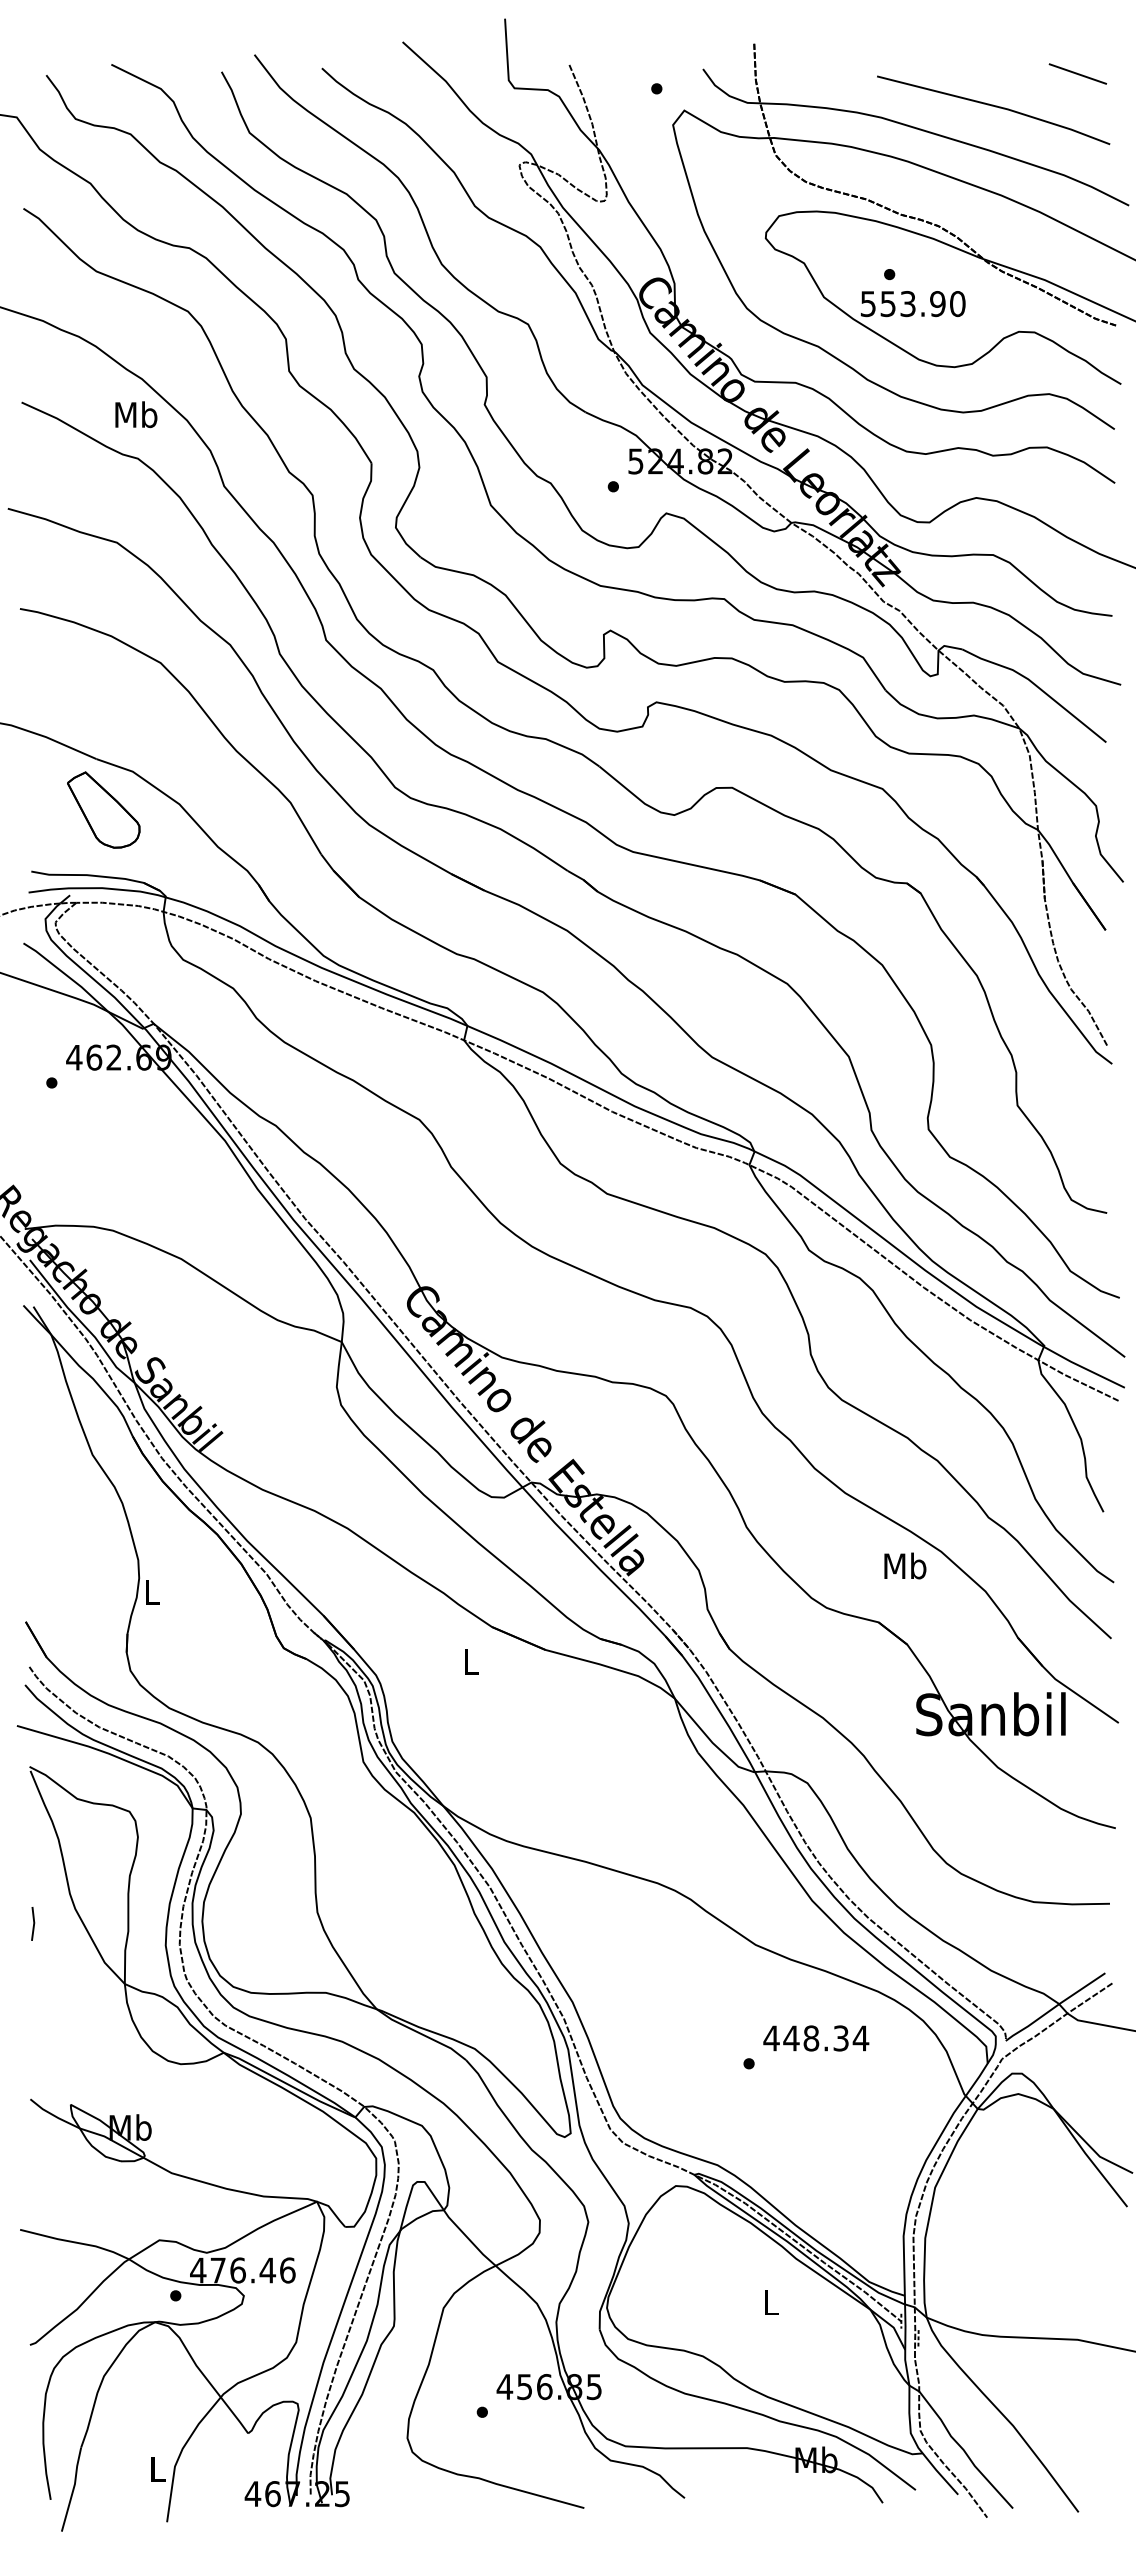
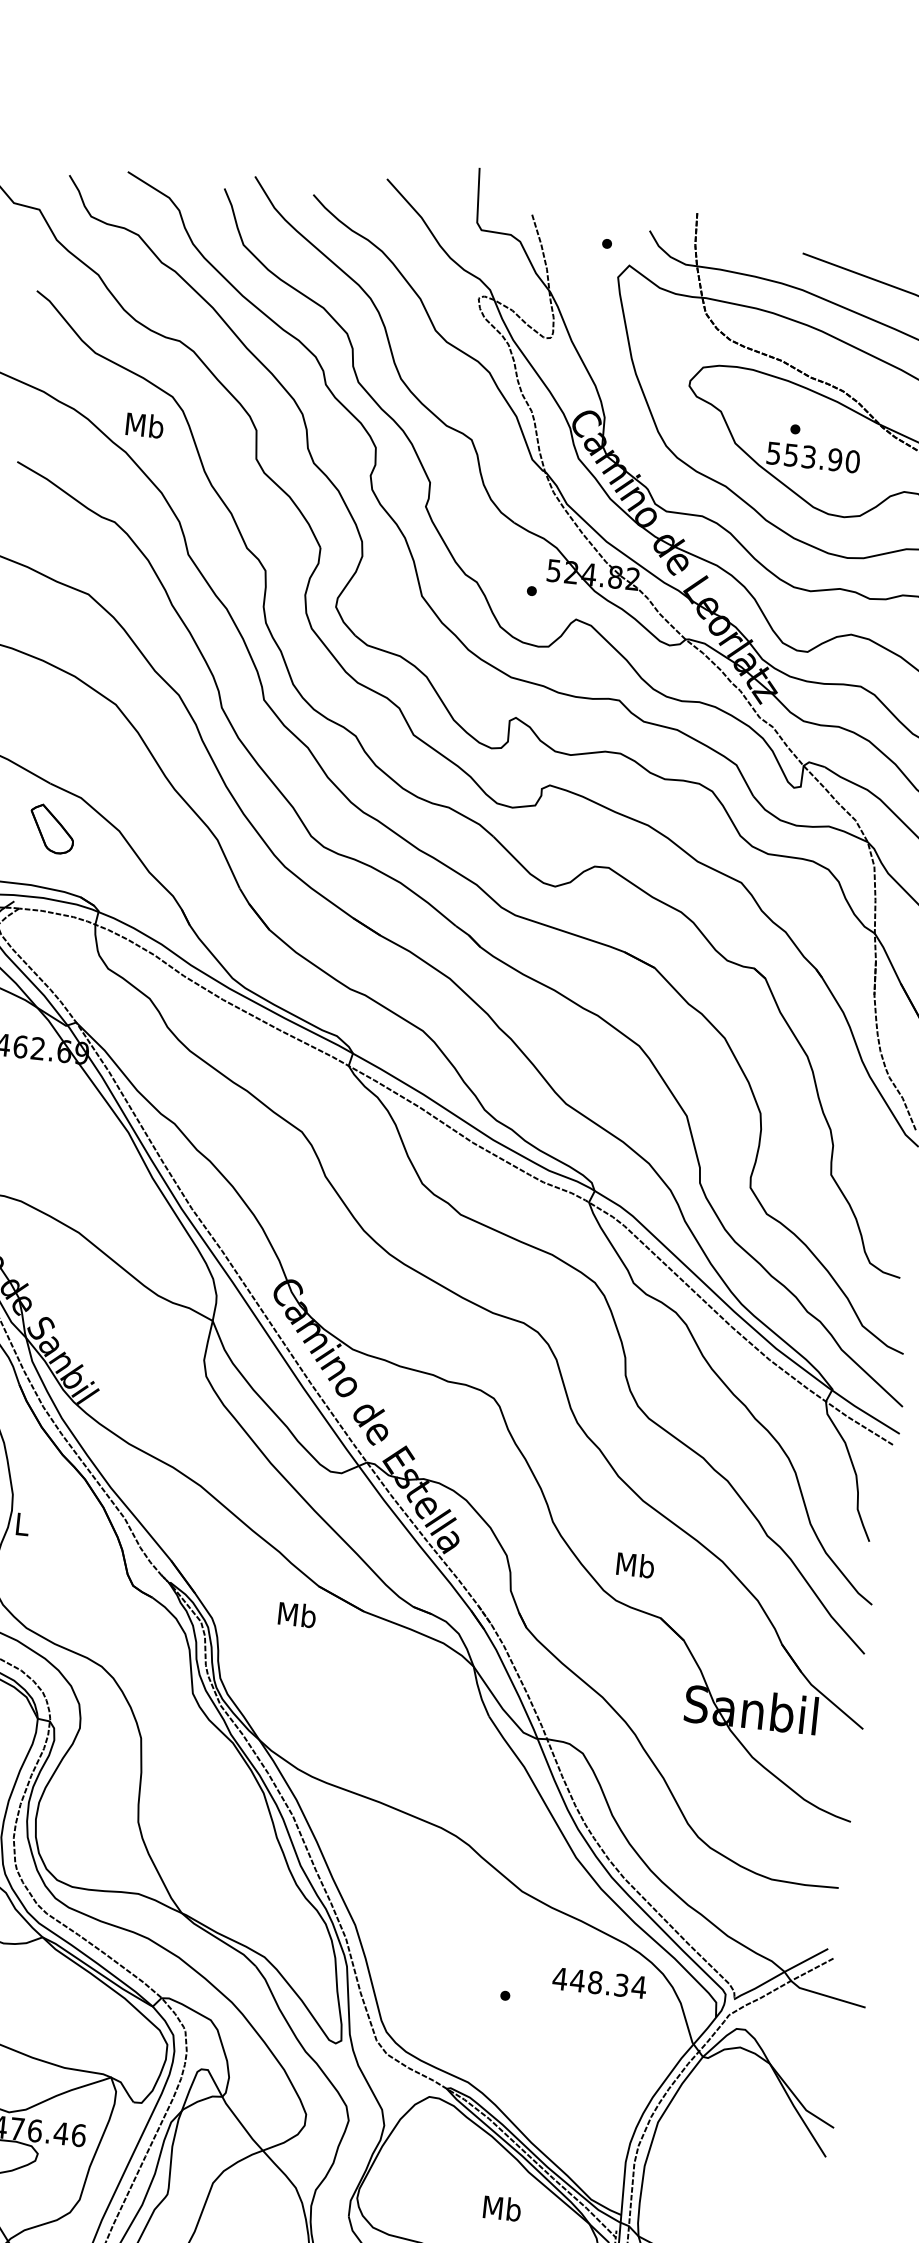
text: (136, 414) -> (145, 425), moved
part: (103, 809) -> (51, 828), size x0.7
text: (905, 1565) -> (635, 1564), moved
text: (471, 1661) -> (297, 1614), L -> Mb
text: (816, 2038) -> (599, 1983), moved
text: (770, 2302) -> (502, 2208), L -> Mb

